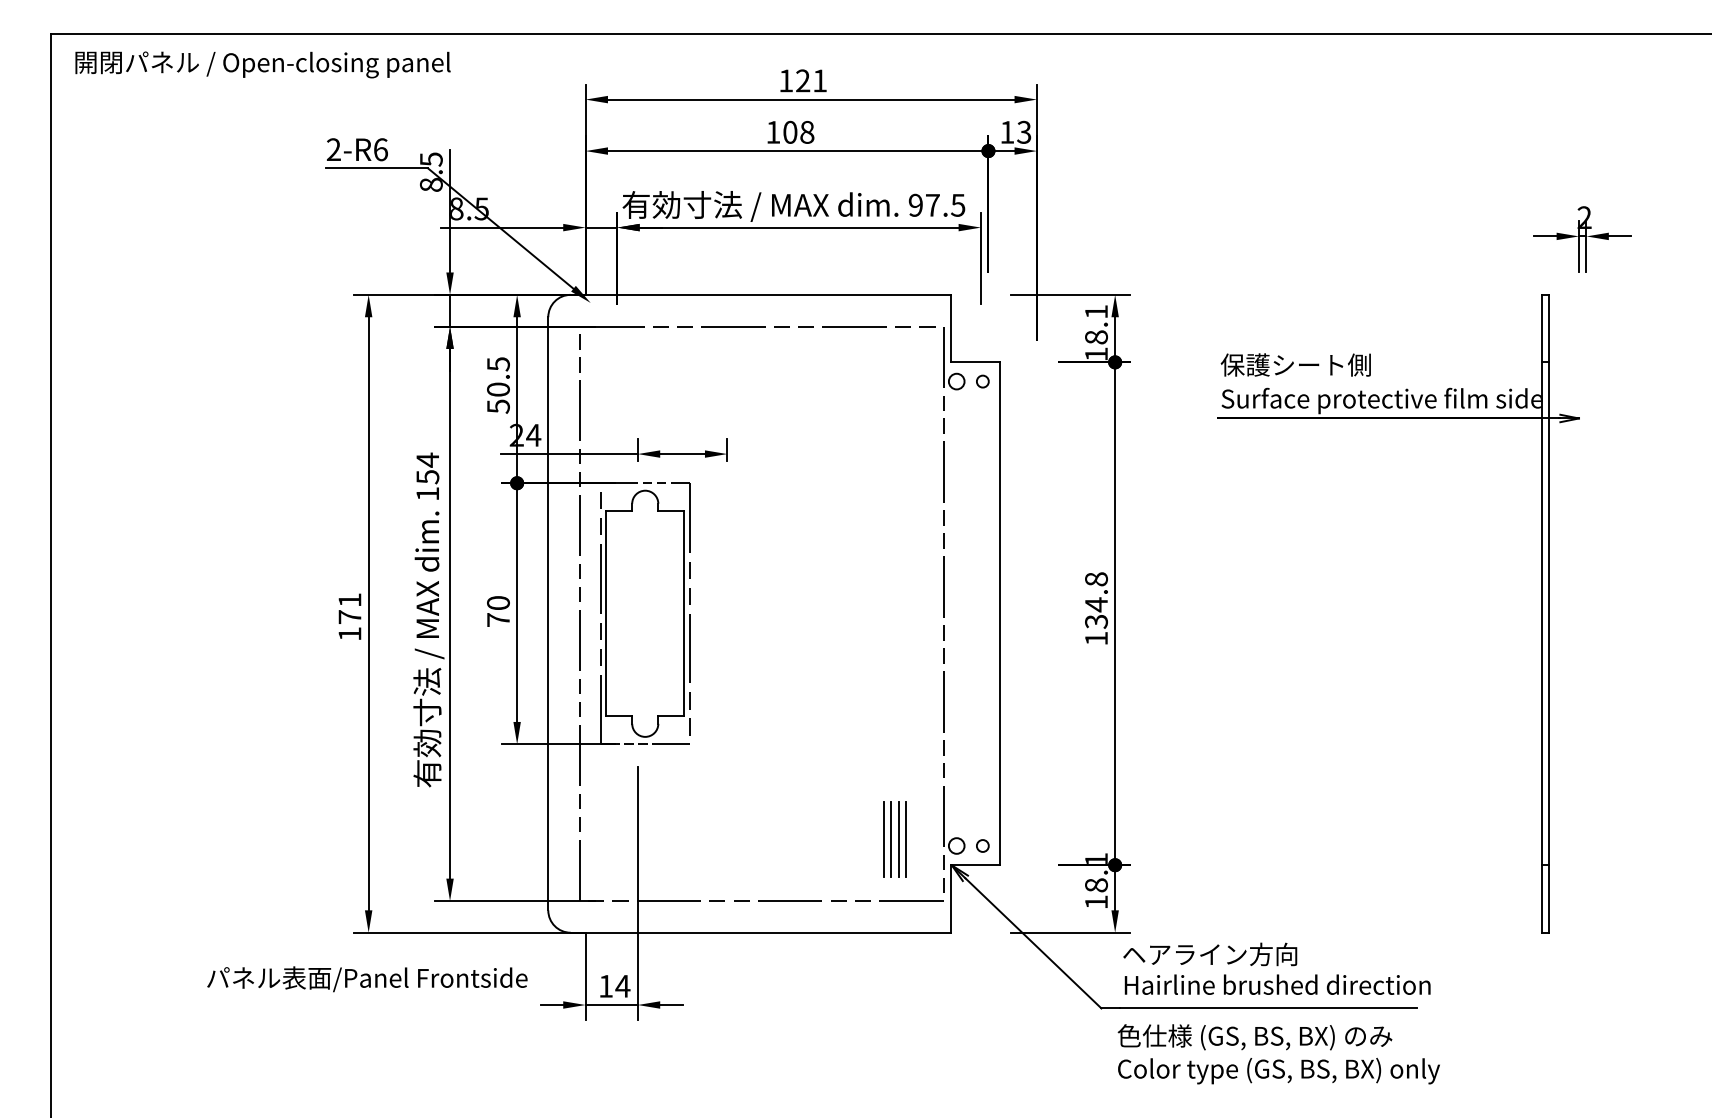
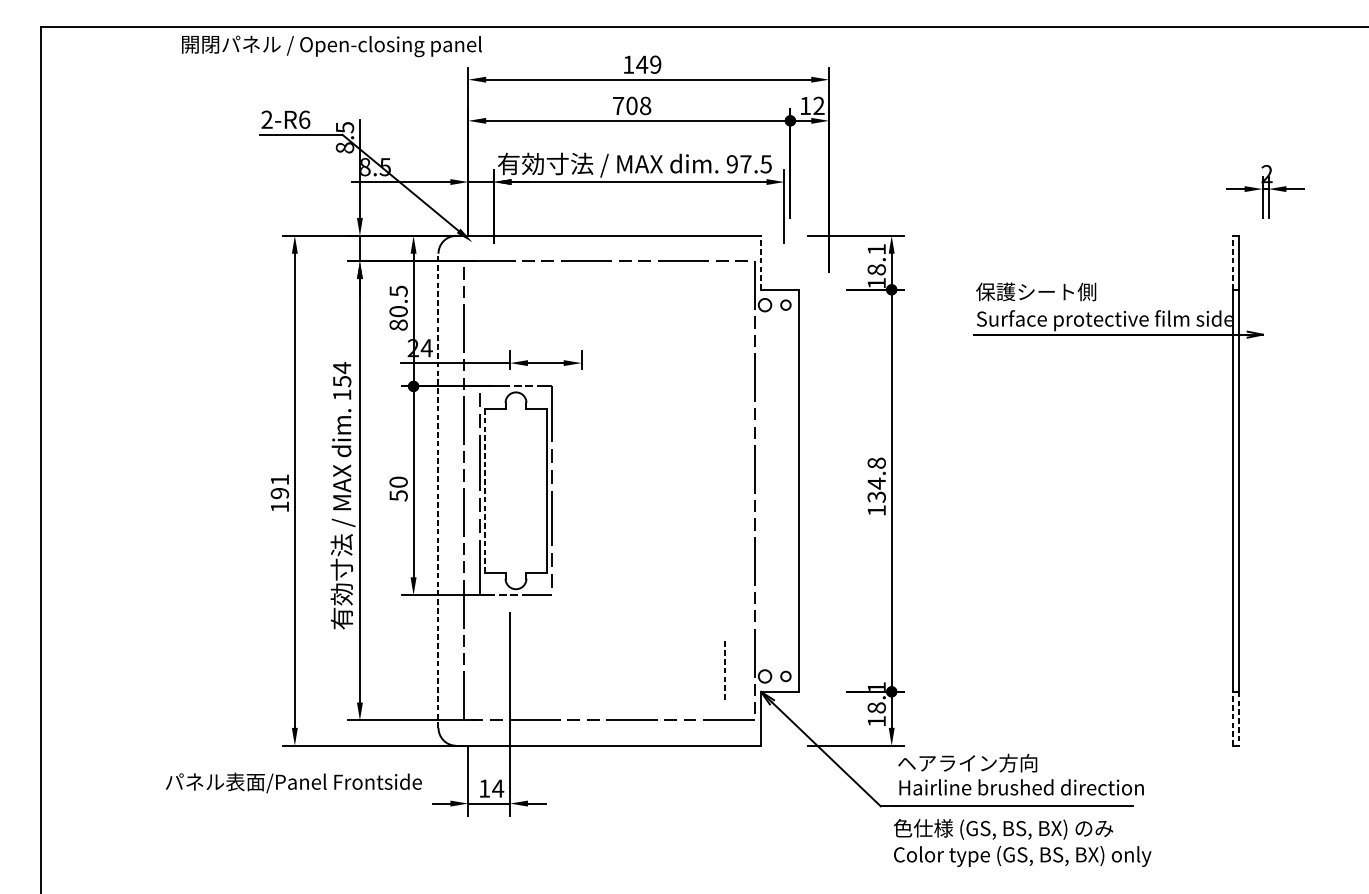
text: (262, 64) -> (331, 46), moved
text: (810, 80) -> (648, 64), 121 -> 149
text: (773, 132) -> (618, 106), 108 -> 708
text: (1024, 132) -> (819, 106), 13 -> 12
line: (951, 328) -> (760, 262), solid -> dashed
line: (1541, 328) -> (1232, 262), solid -> dashed
text: (498, 406) -> (398, 325), 50.5 -> 80.5
line: (548, 613) -> (438, 490), solid -> dashed
line: (606, 613) -> (485, 490), solid -> dashed
text: (349, 617) -> (279, 493), 171 -> 191
text: (498, 620) -> (398, 496), 70 -> 50
line: (884, 839) -> (707, 671), removed
line: (891, 839) -> (712, 671), removed
line: (898, 839) -> (718, 671), removed
line: (906, 839) -> (724, 671), solid -> dashed
line: (1541, 898) -> (1232, 718), solid -> dashed
line: (1549, 898) -> (1238, 718), solid -> dashed

